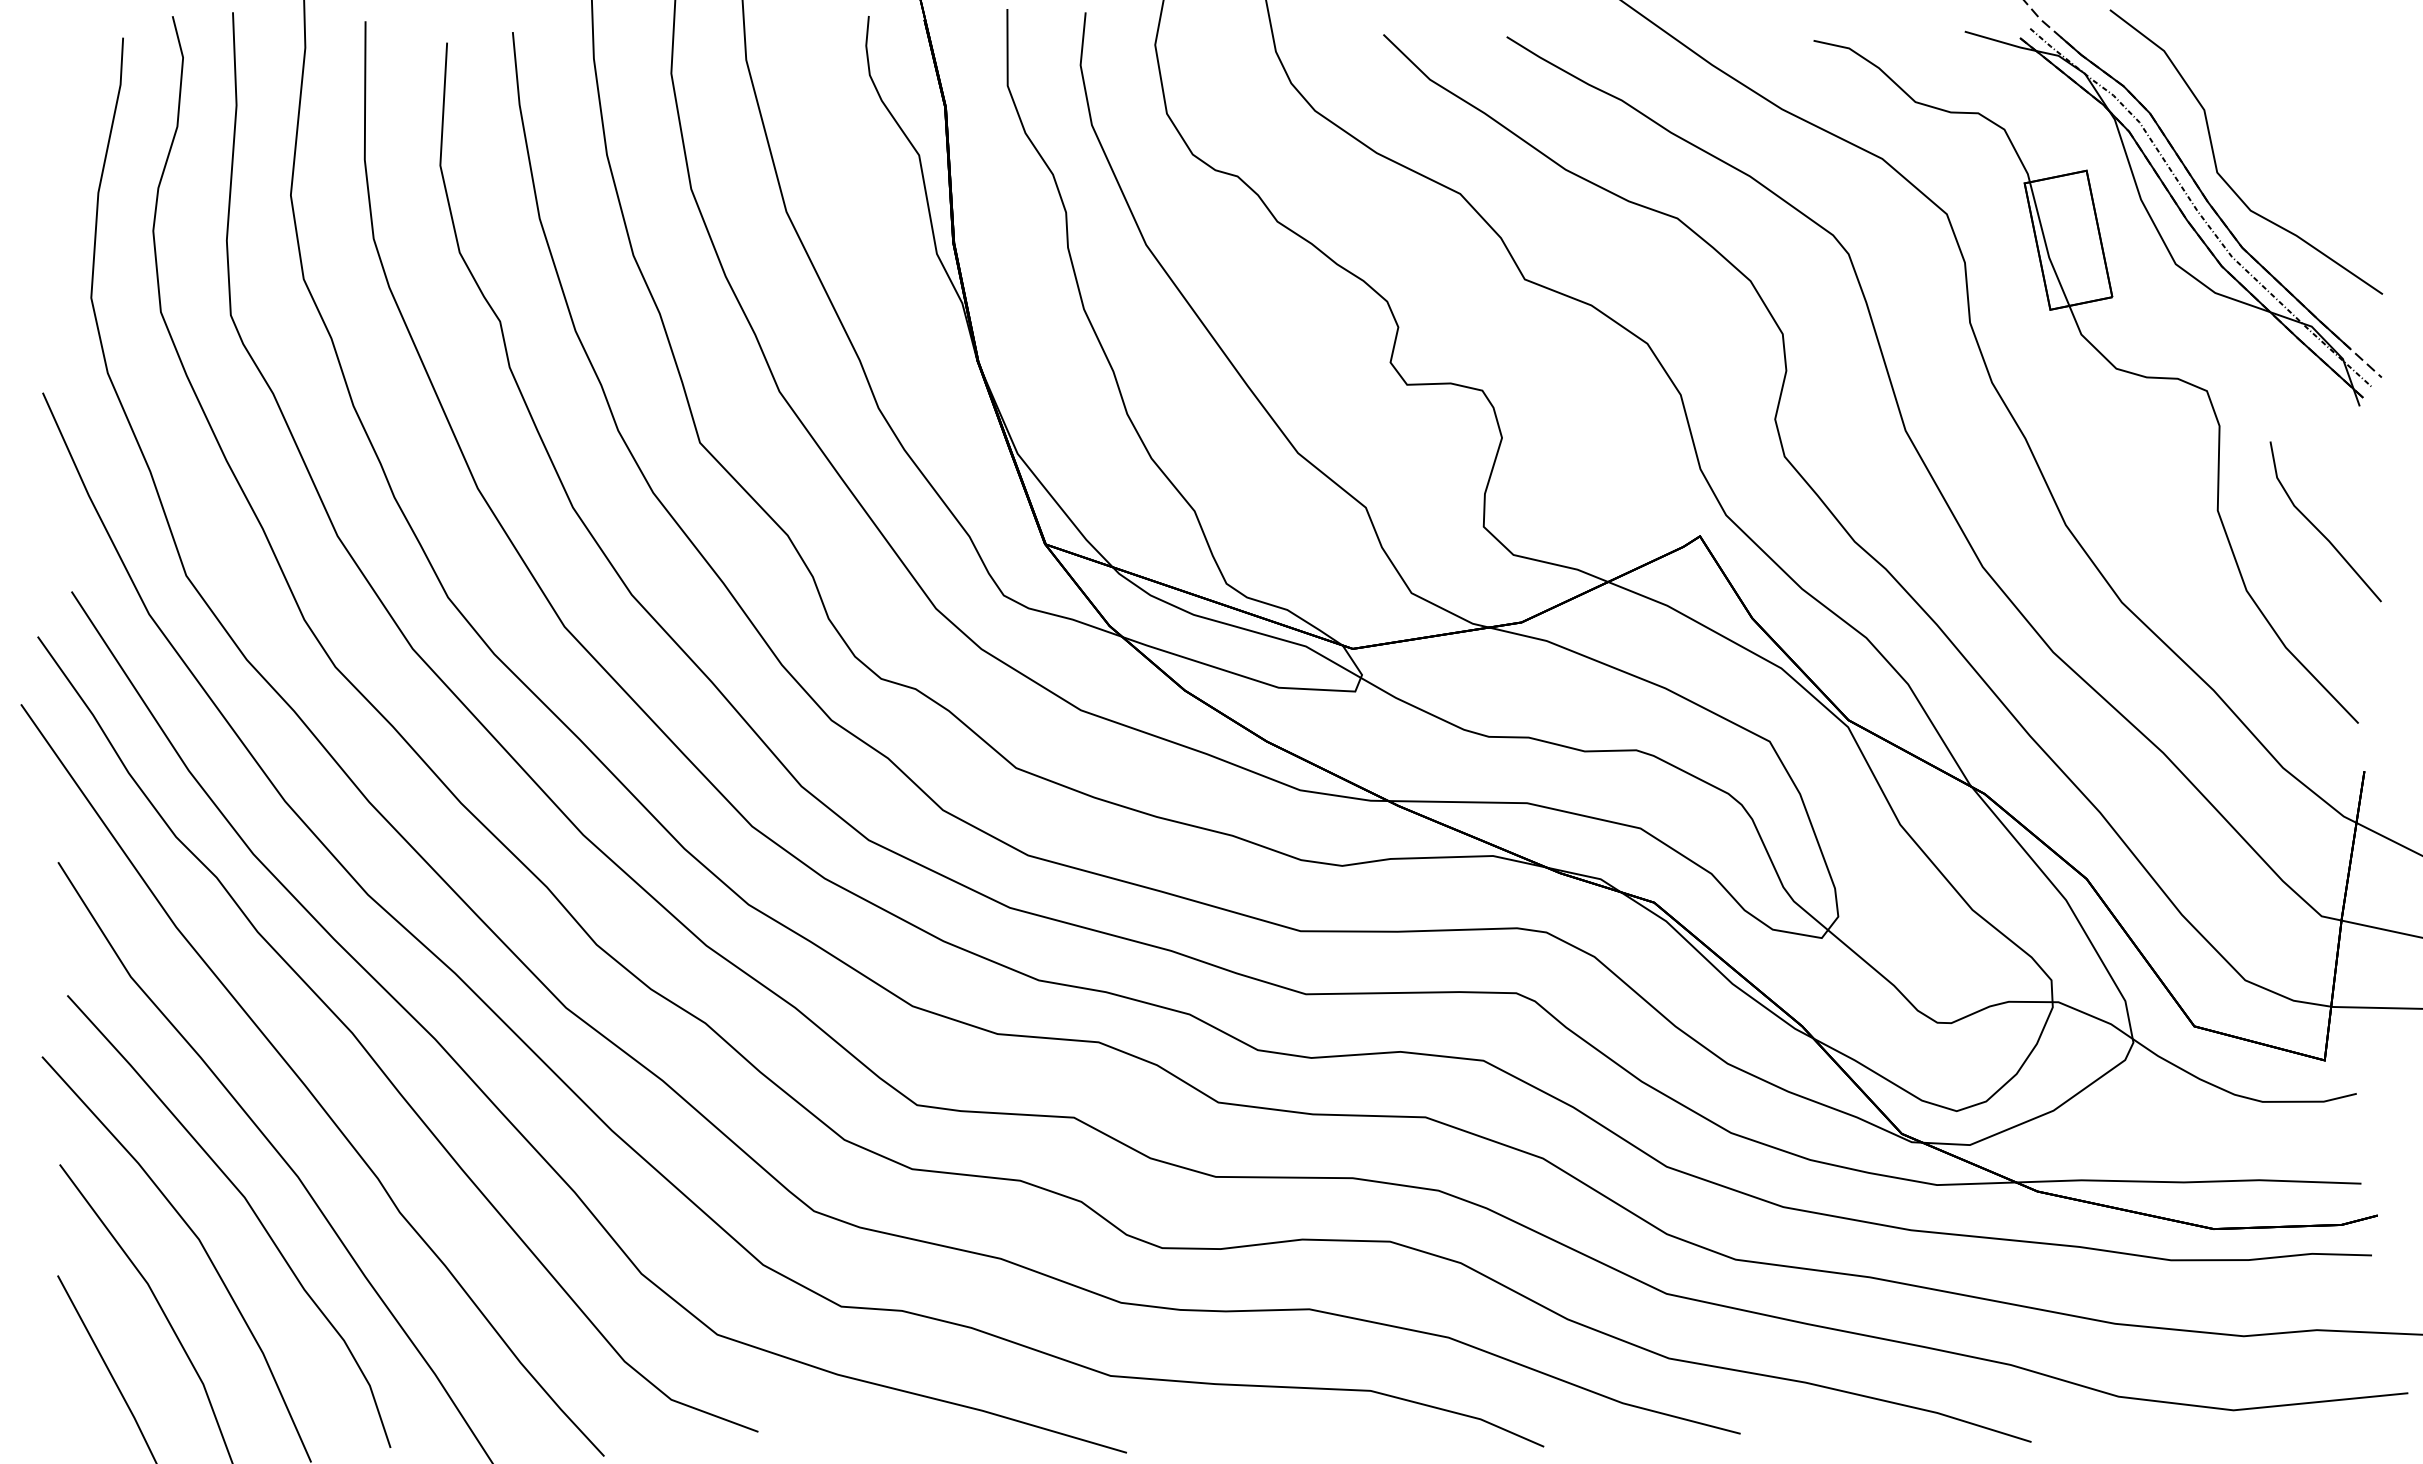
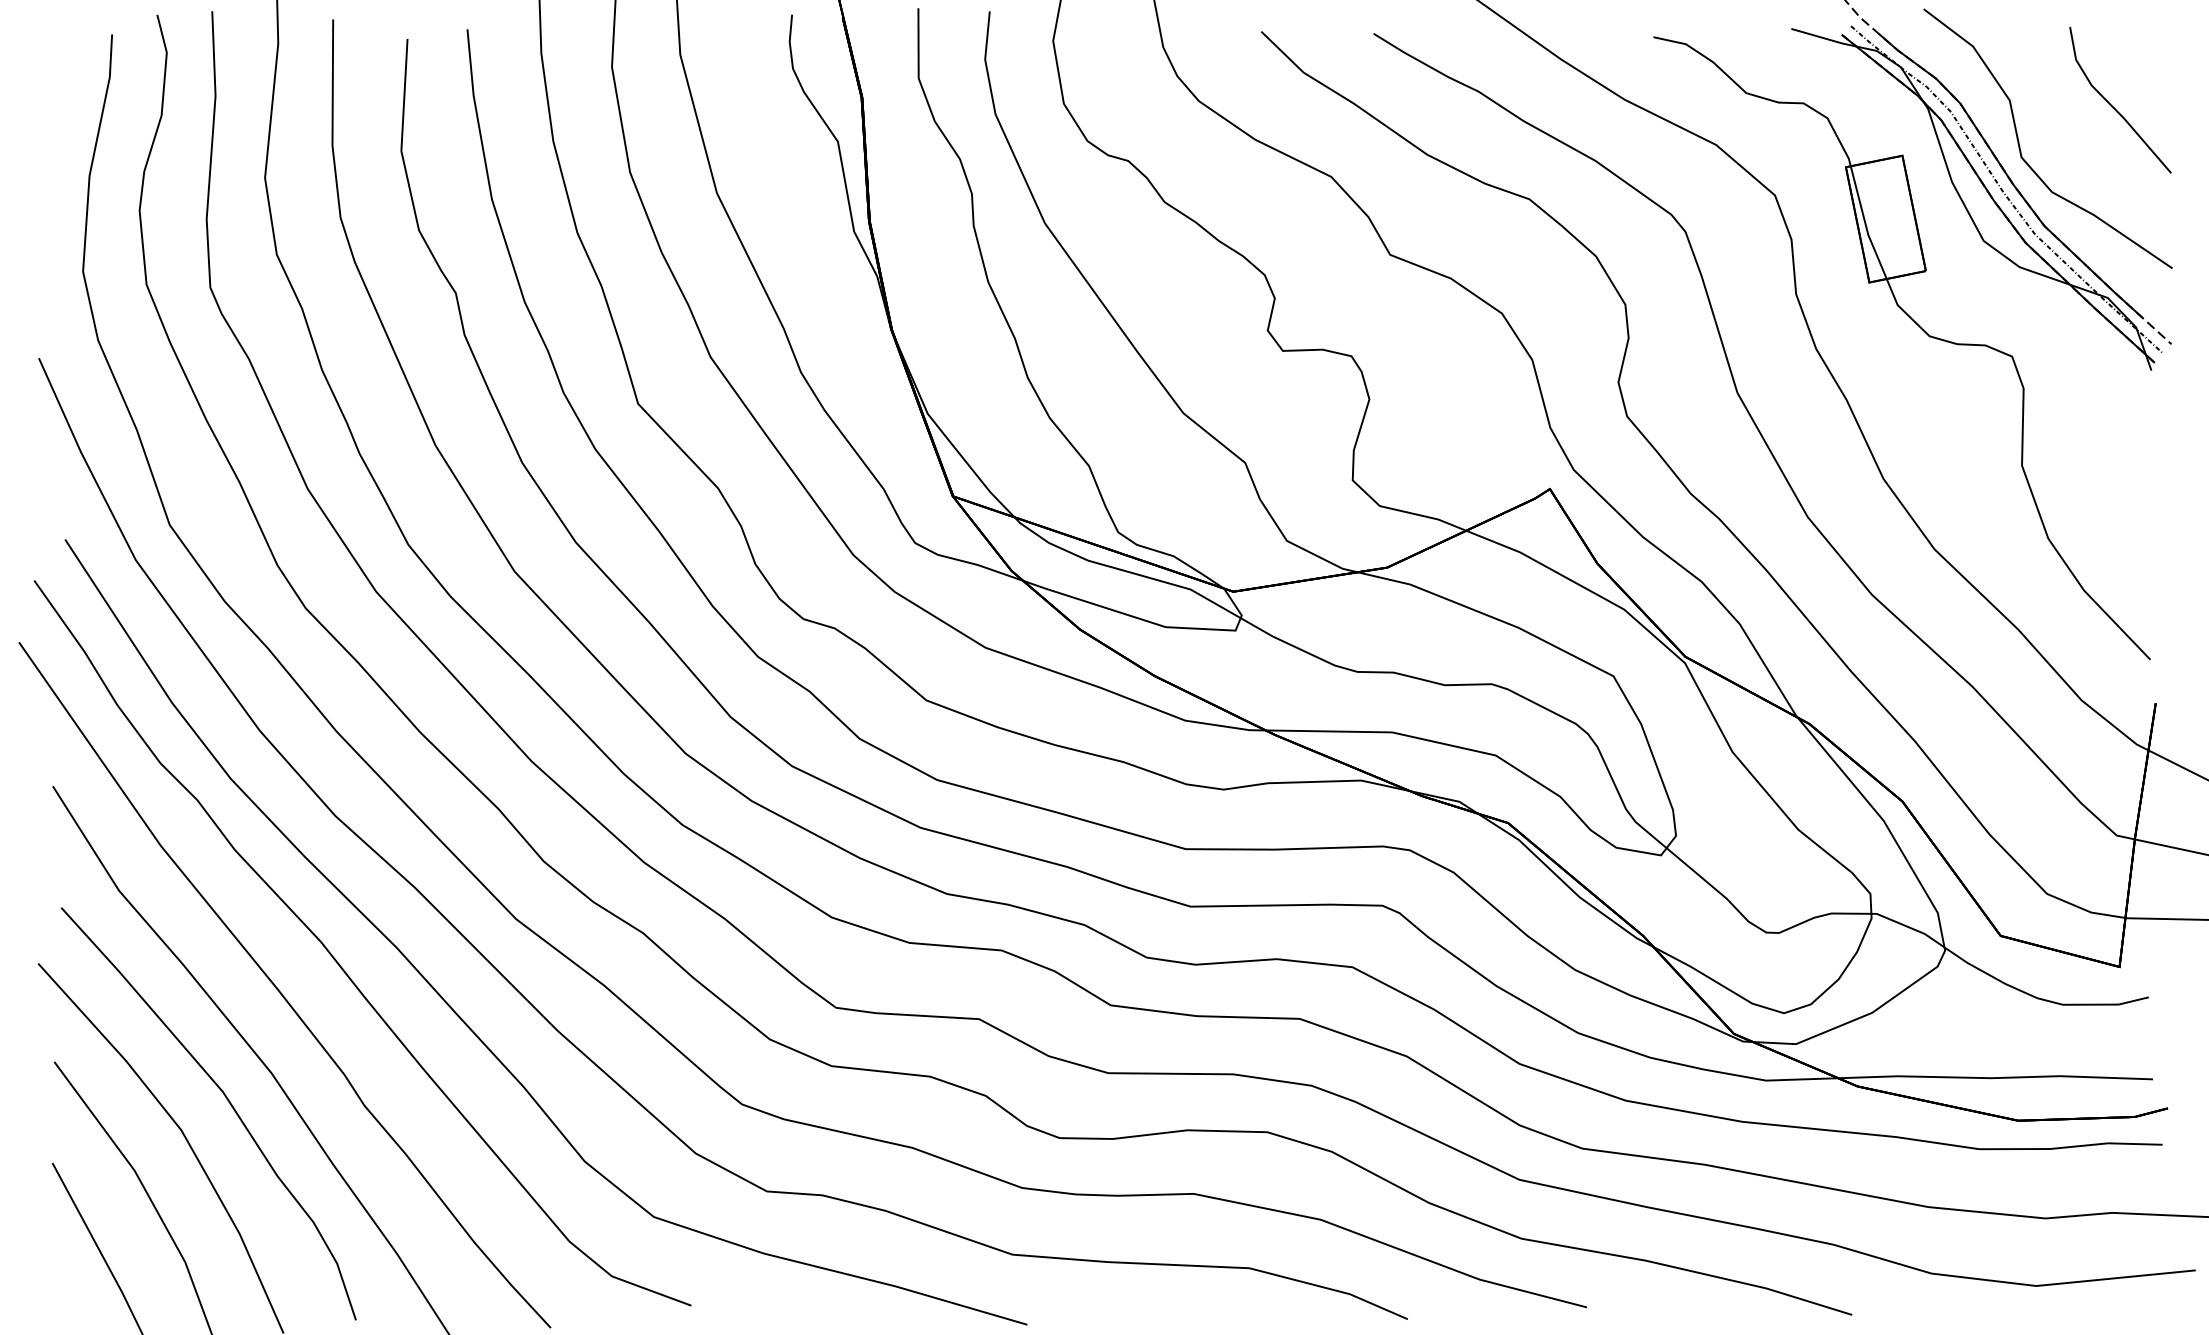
line: (2316, 526) -> (2112, 104), moved

